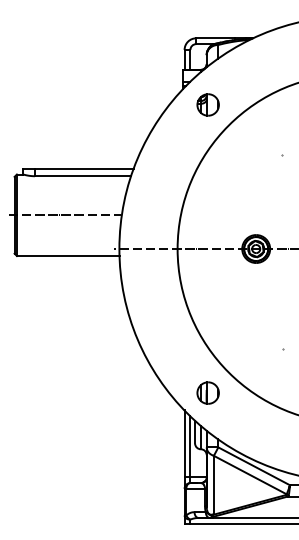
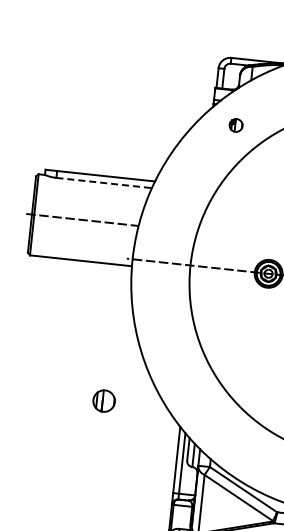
part: (207, 104) -> (235, 124), size x0.6
line: (83, 176) -> (104, 183), solid -> dashed
part: (207, 392) -> (103, 400), moved

